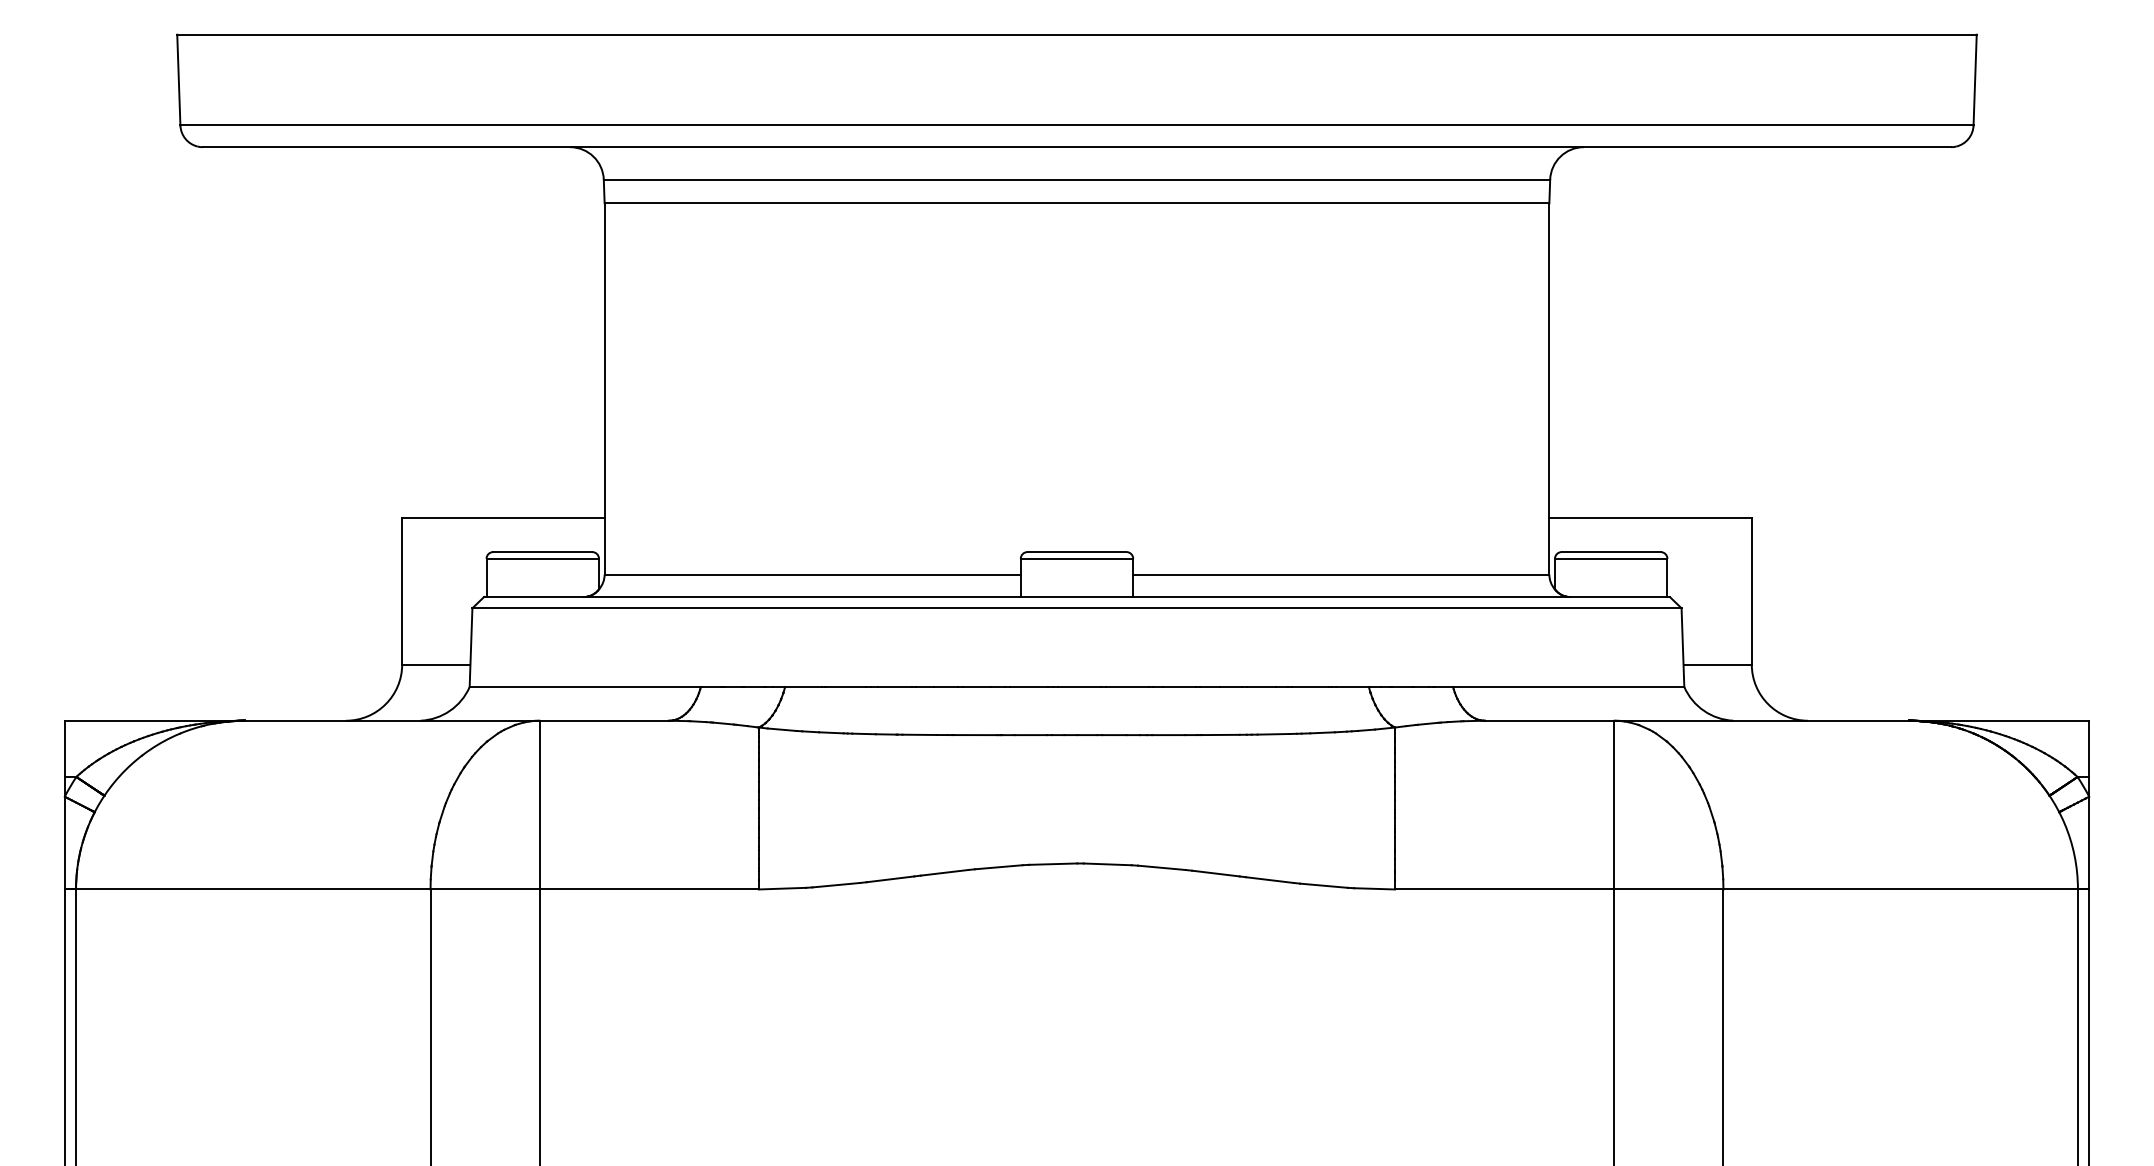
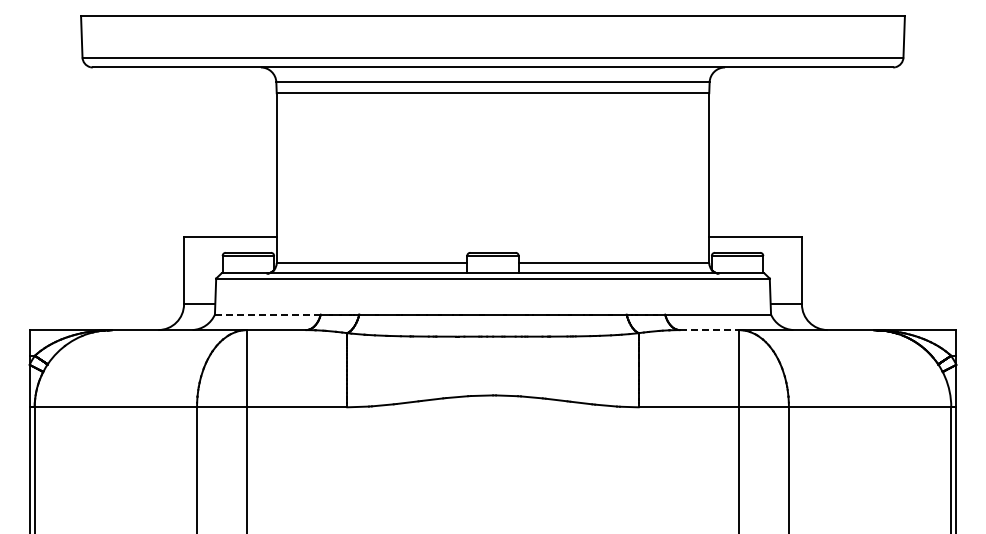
line: (584, 686) -> (267, 314), solid -> dashed
line: (1549, 721) -> (709, 330), solid -> dashed

